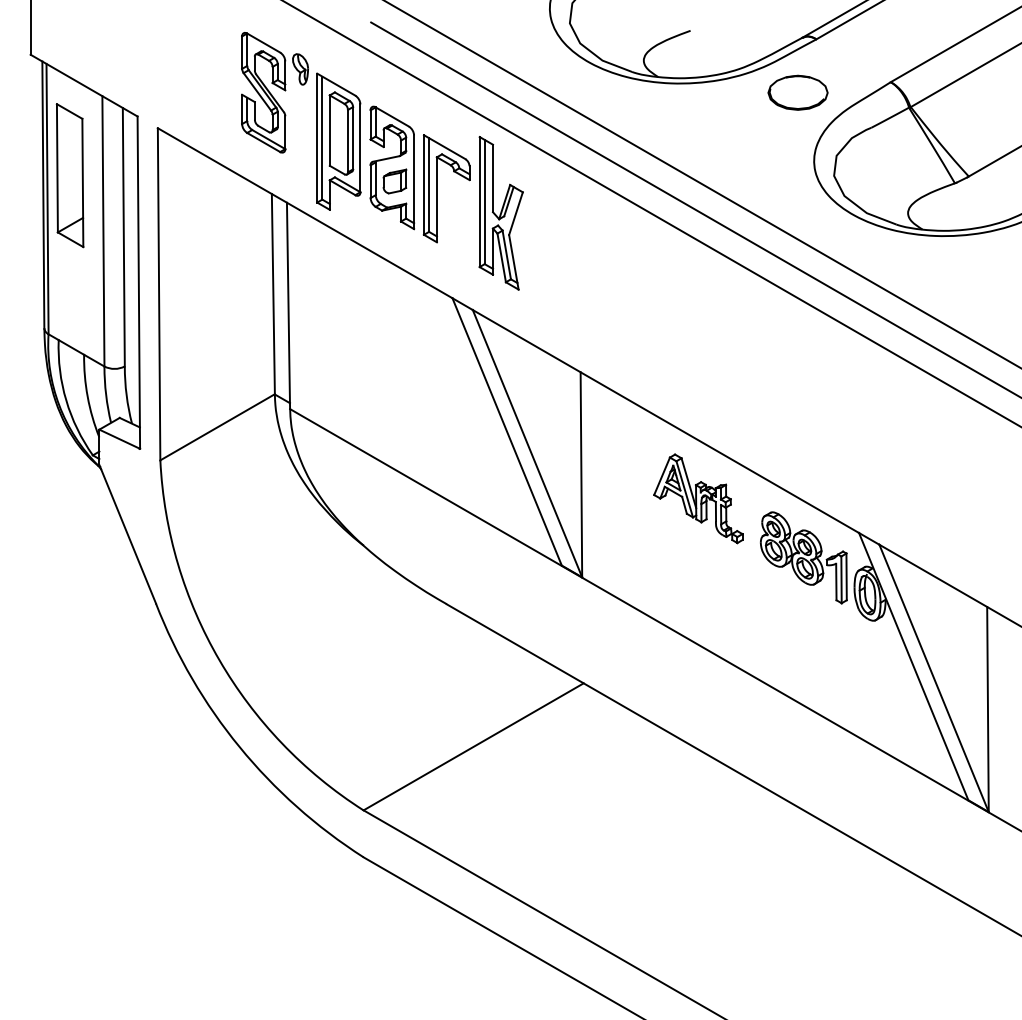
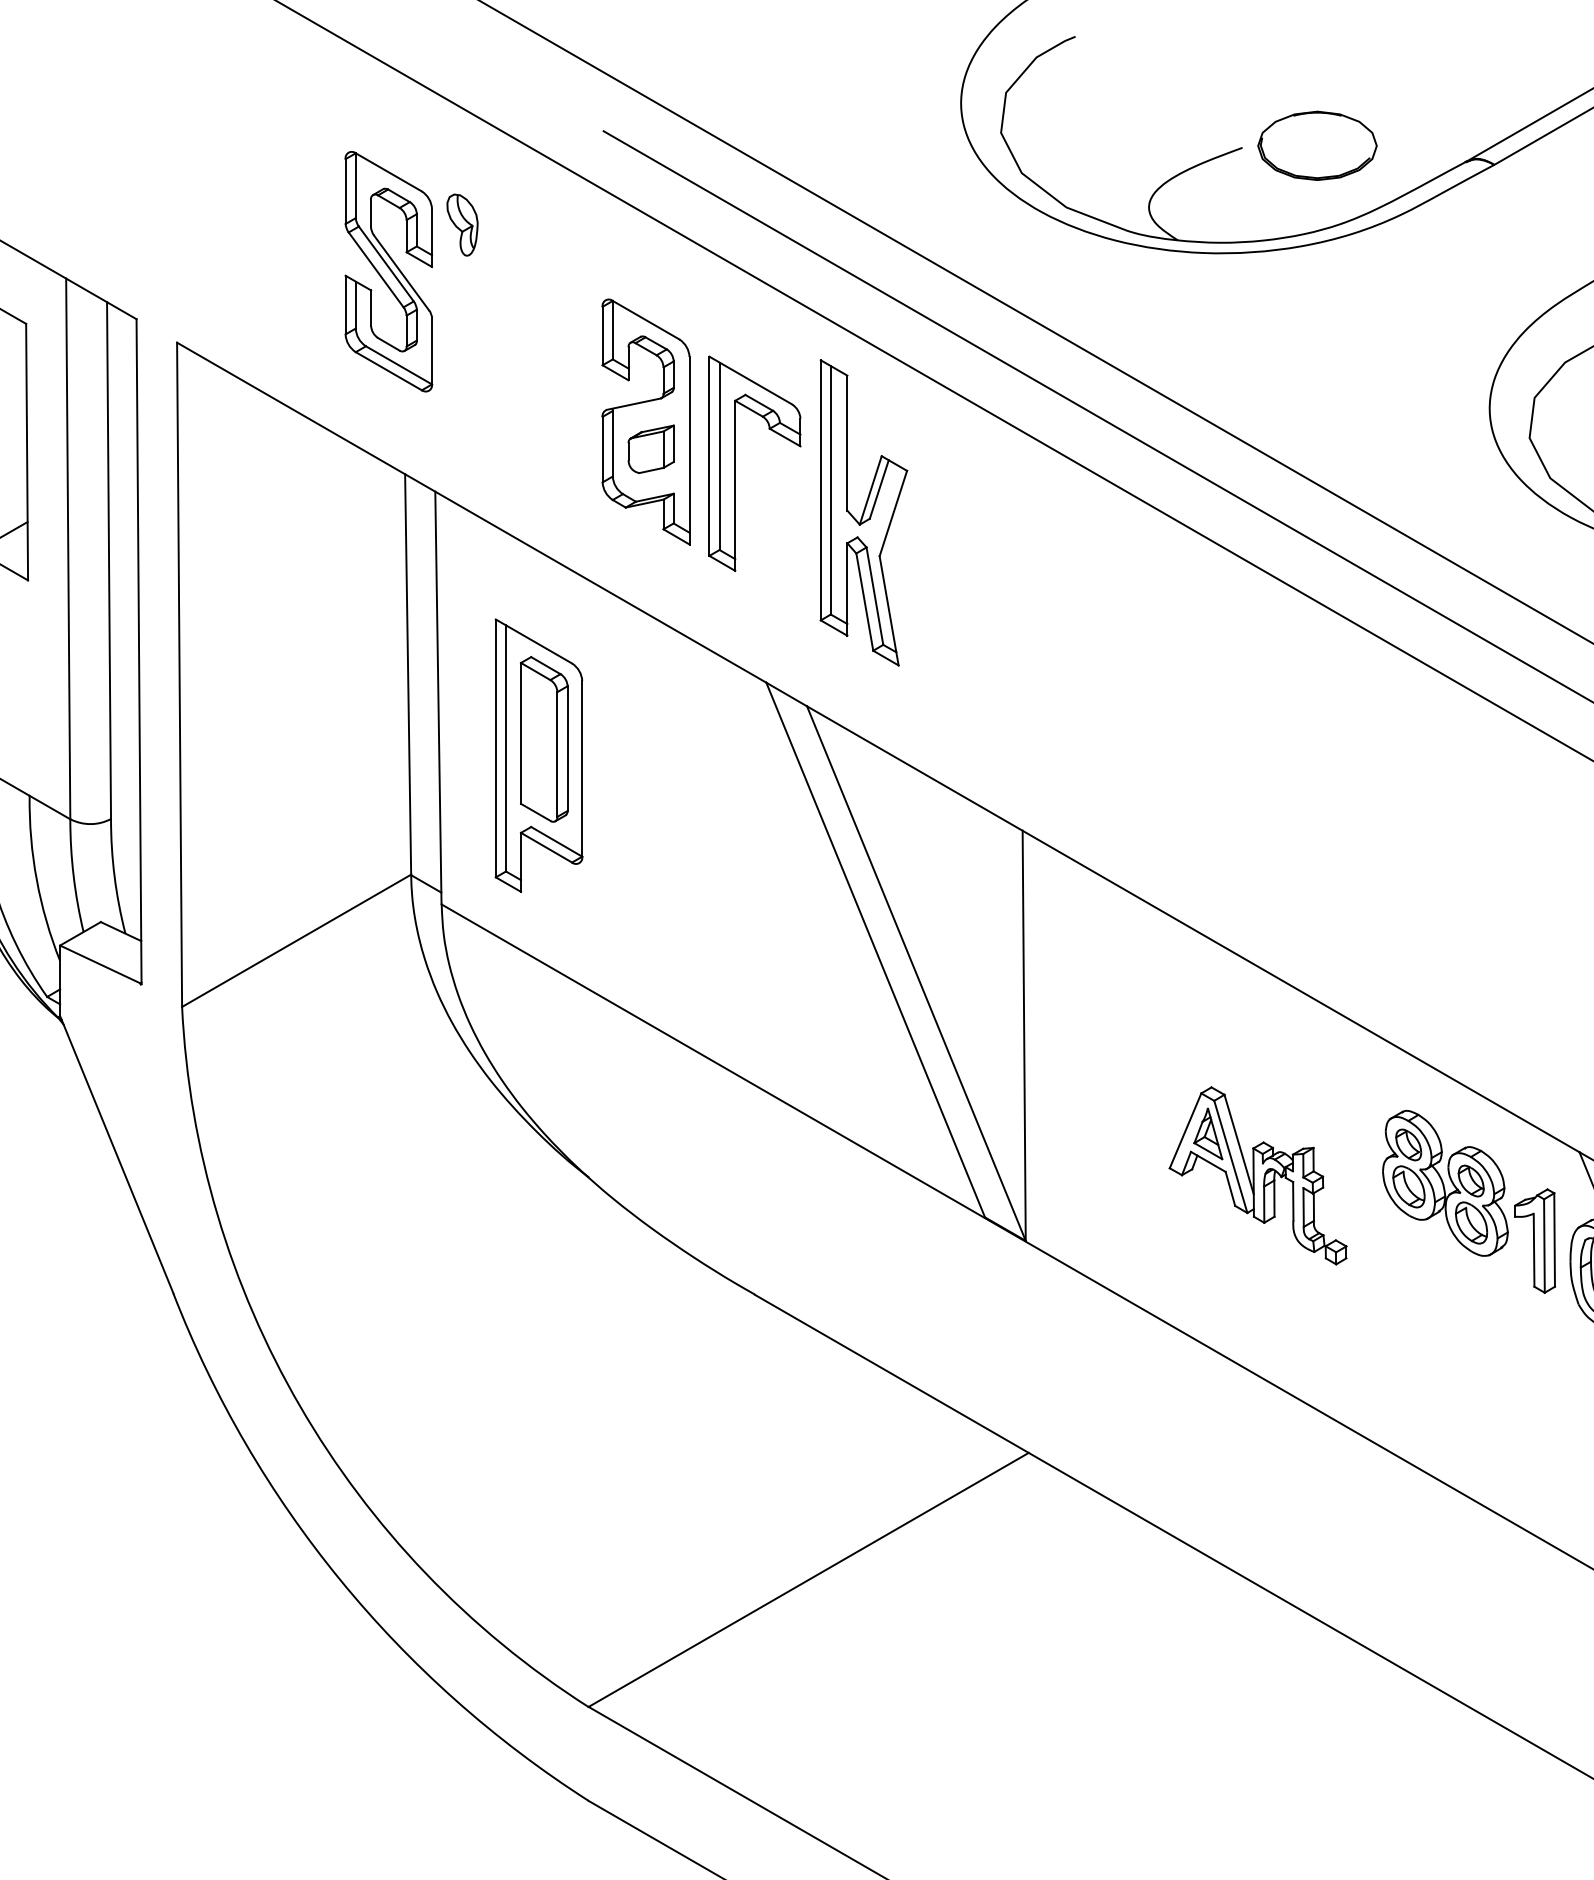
part: (797, 92) -> (1316, 145), moved
part: (338, 141) -> (538, 755), moved
part: (698, 498) -> (1258, 1175), moved

